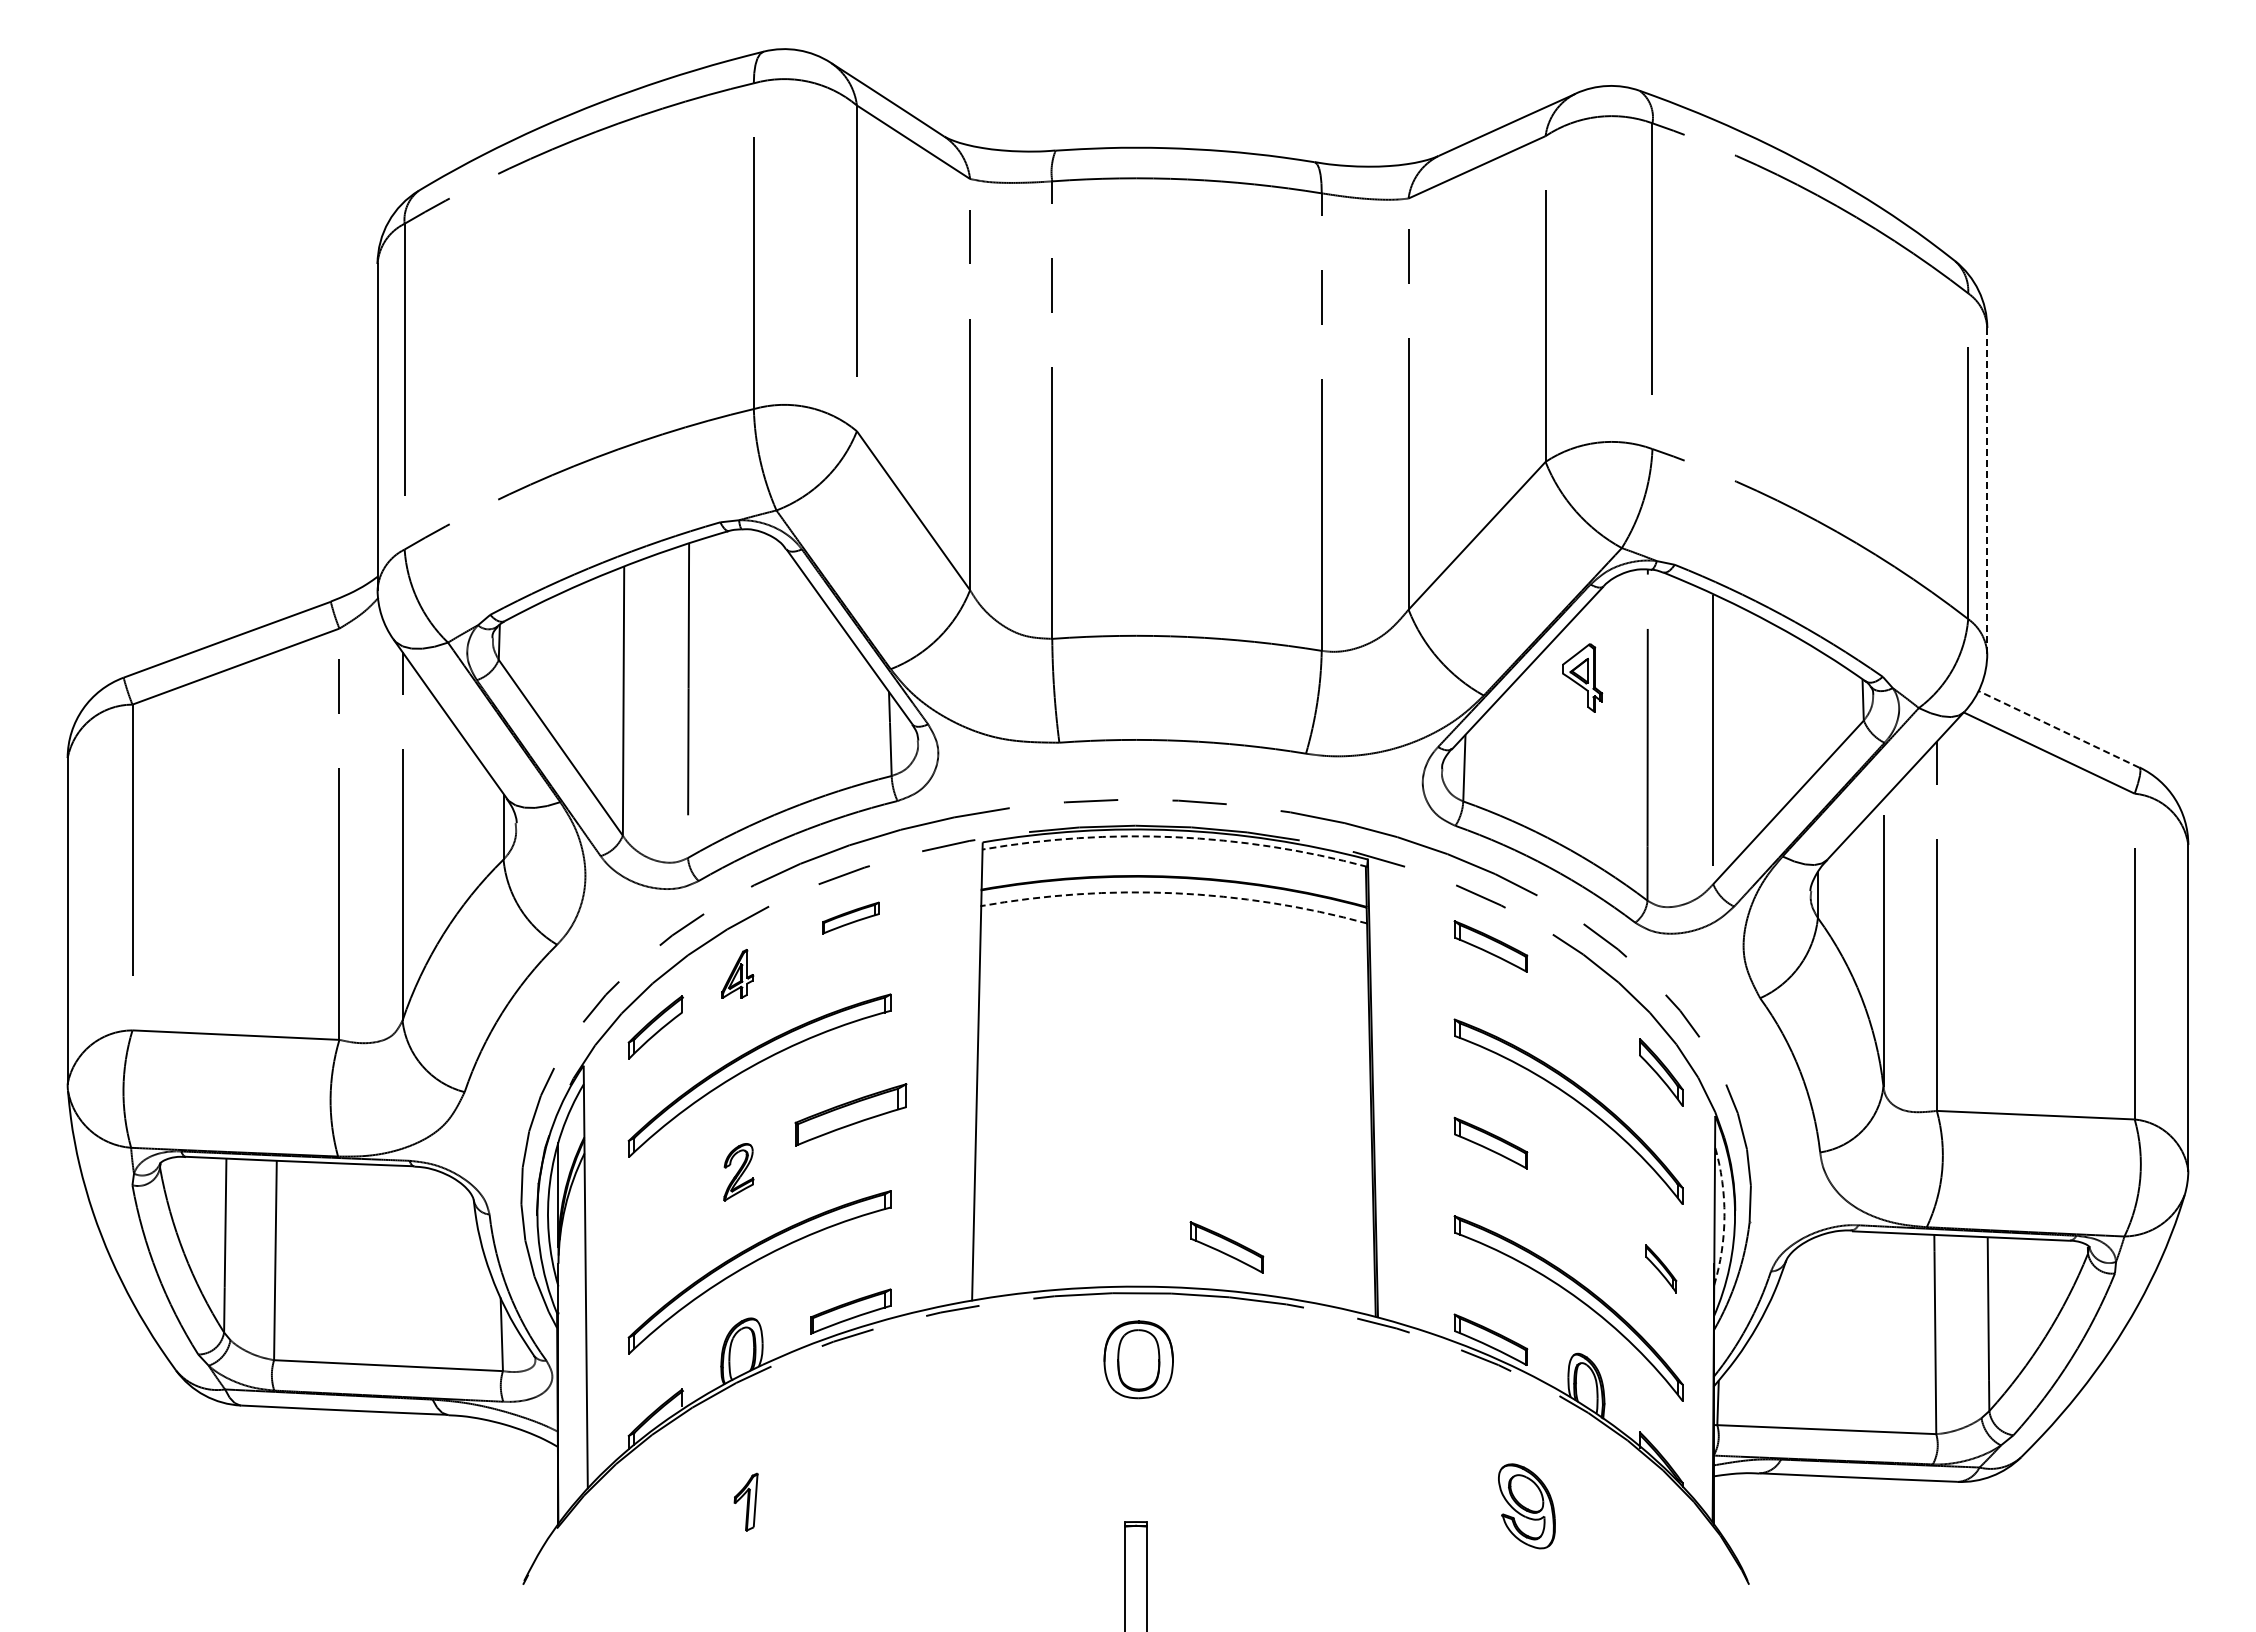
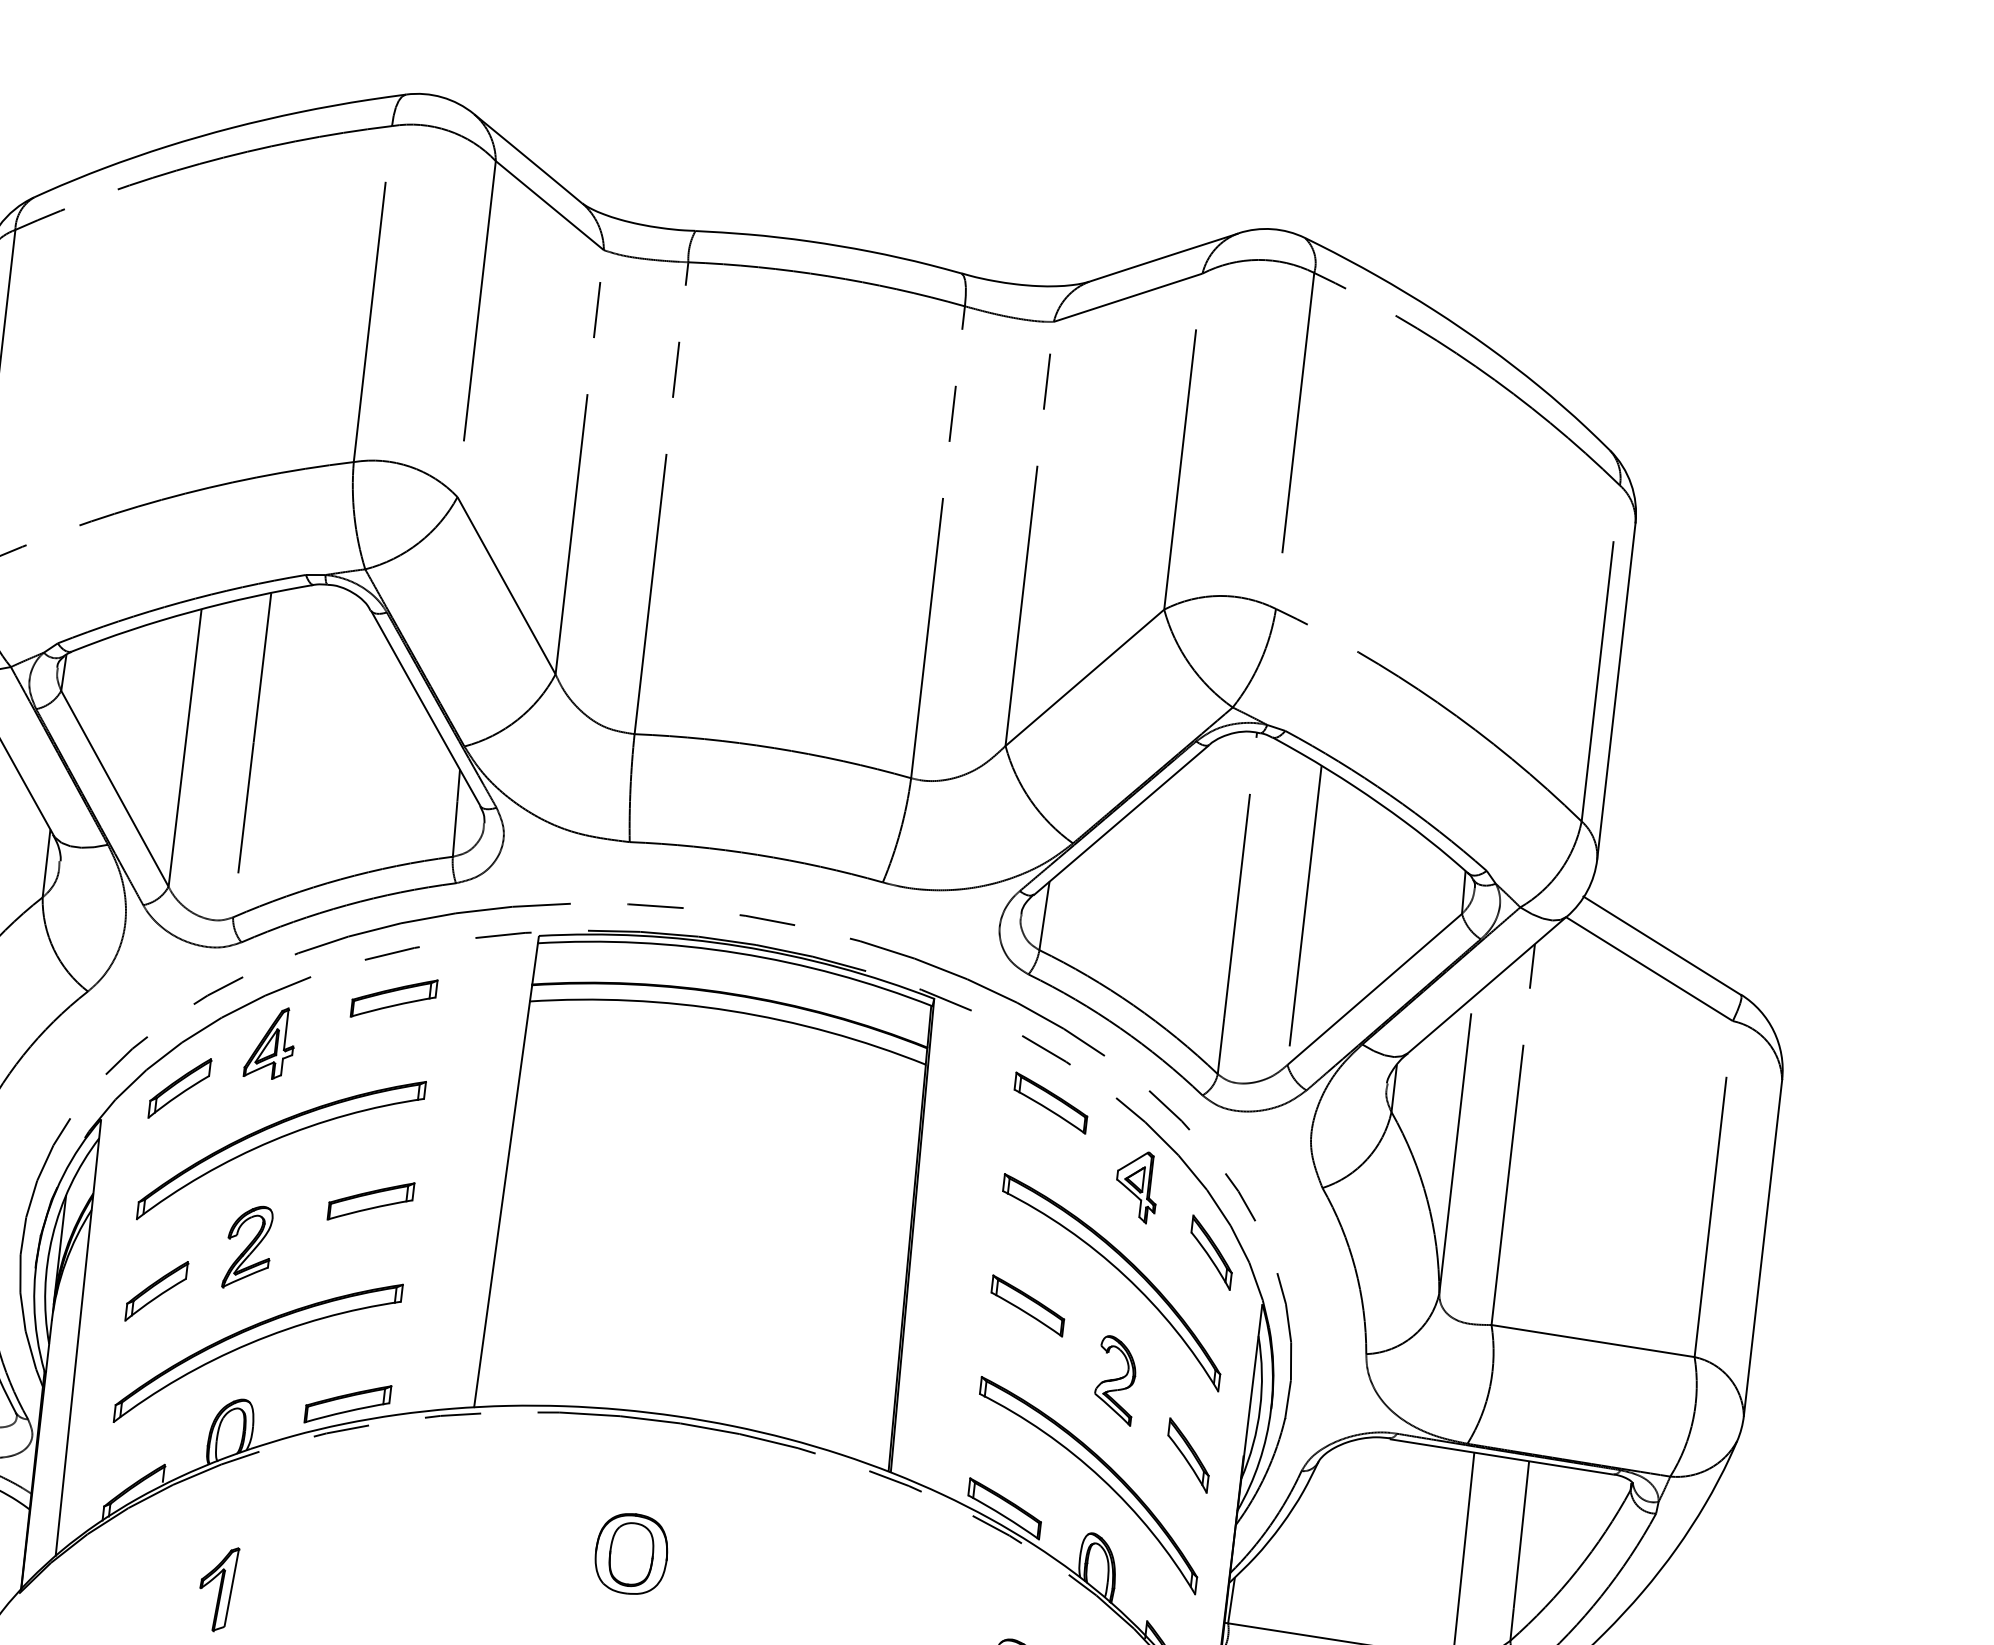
line: (1987, 490) -> (1616, 691), dashed -> solid
part: (1582, 677) -> (1137, 1185), moved
line: (2058, 729) -> (1661, 945), dashed -> solid
arc: (1175, 837) -> (738, 953), dashed -> solid
arc: (1174, 893) -> (730, 1011), dashed -> solid
part: (850, 917) -> (393, 997), size x1.43
part: (737, 973) -> (270, 1042), size x1.43
part: (850, 1114) -> (370, 1201), size x0.71
part: (738, 1172) -> (248, 1247), size x1.43
part: (1583, 1204) -> (1116, 1380), added
arc: (1724, 1216) -> (1260, 1408), dashed -> solid
part: (655, 1224) -> (156, 1291), added
part: (1226, 1247) -> (742, 1382), removed
part: (1661, 1268) -> (1188, 1455), size x1.43
part: (1138, 1359) -> (631, 1553), moved
part: (745, 1502) -> (216, 1588), size x1.43

